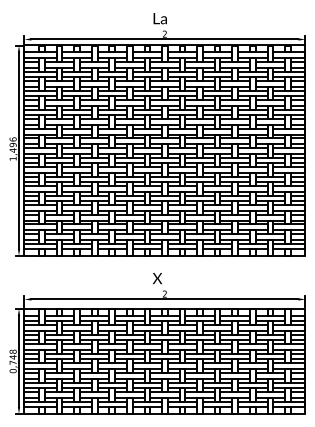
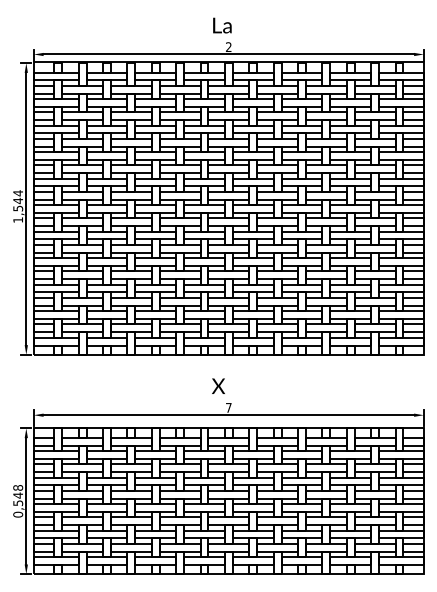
text: (13, 144) -> (18, 200), 1,496 -> 1,544
text: (164, 293) -> (228, 407), 2 -> 7
text: (13, 363) -> (18, 503), 0,748 -> 0,548

